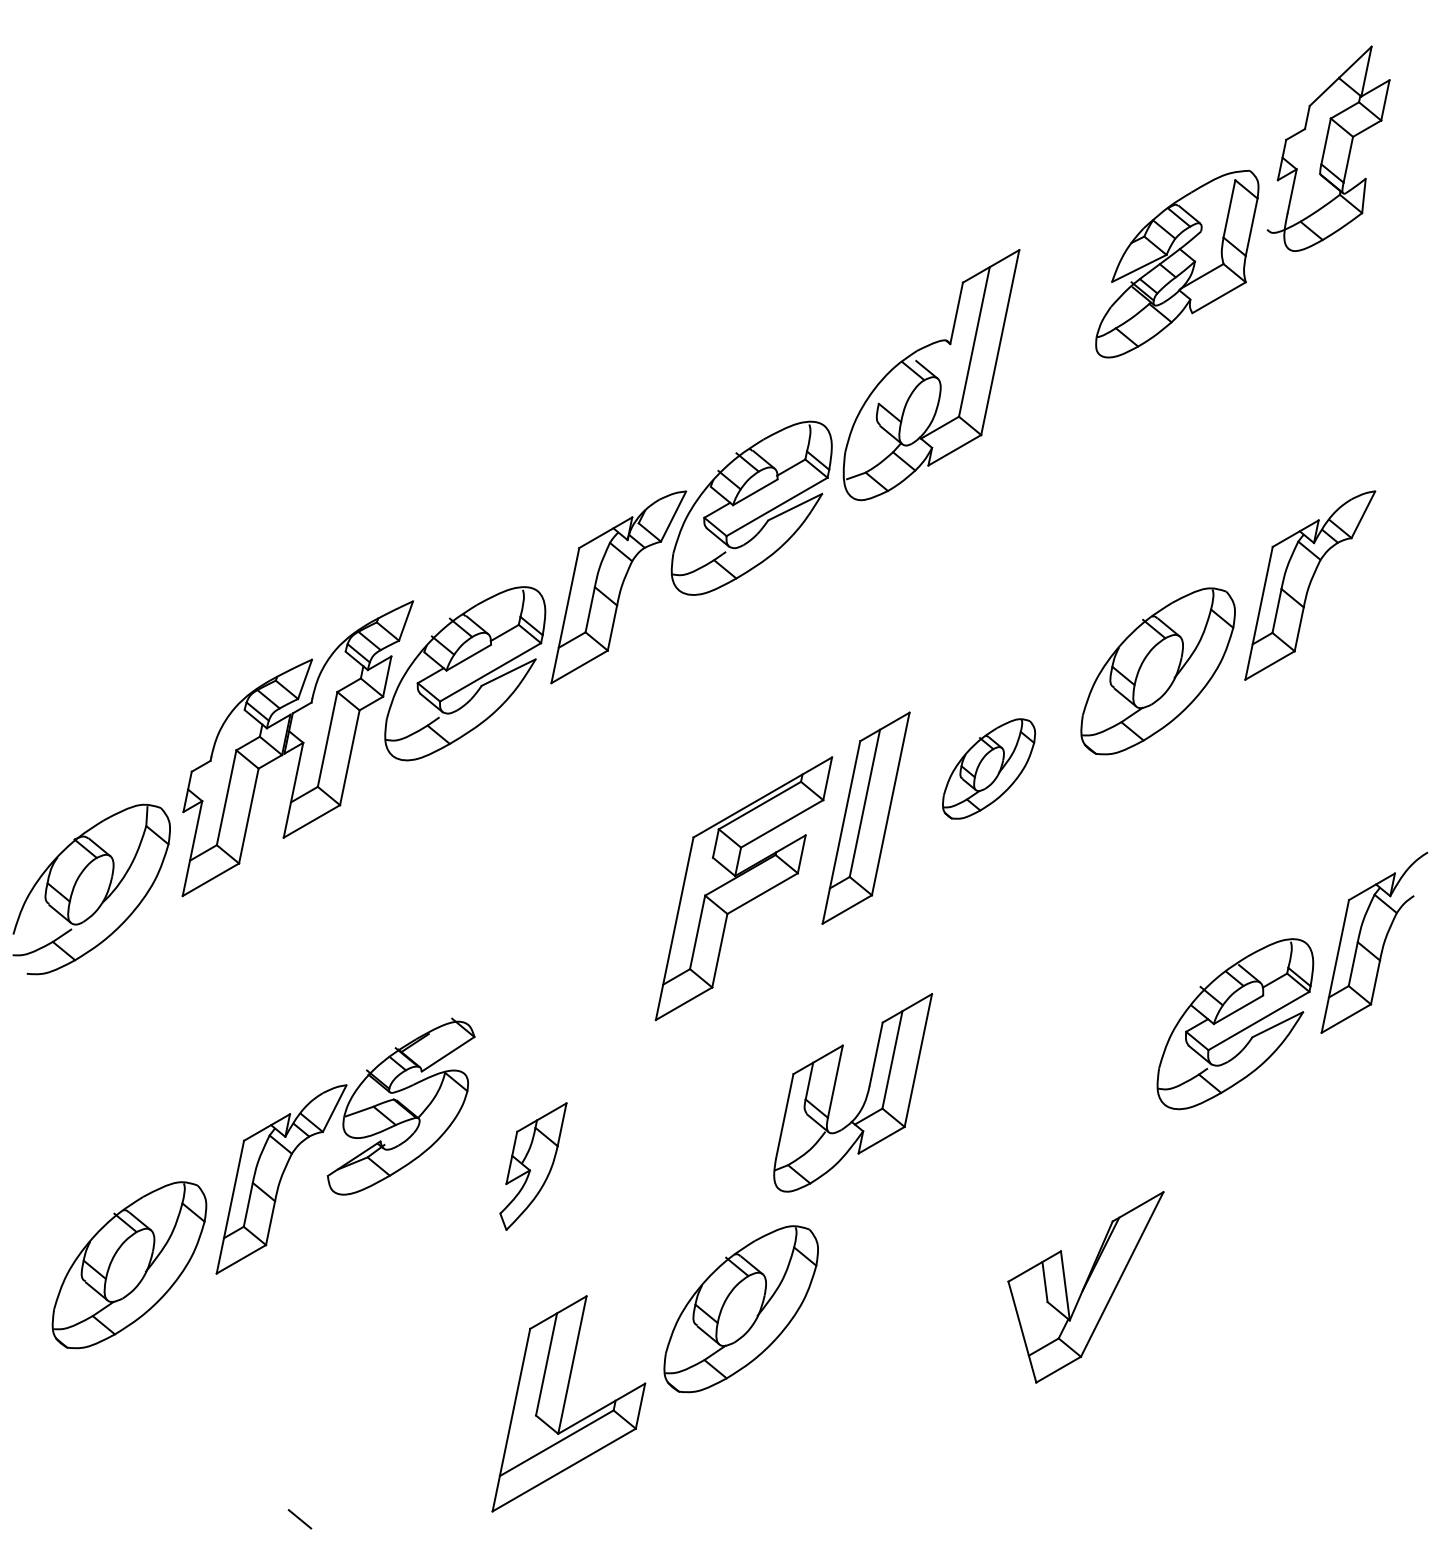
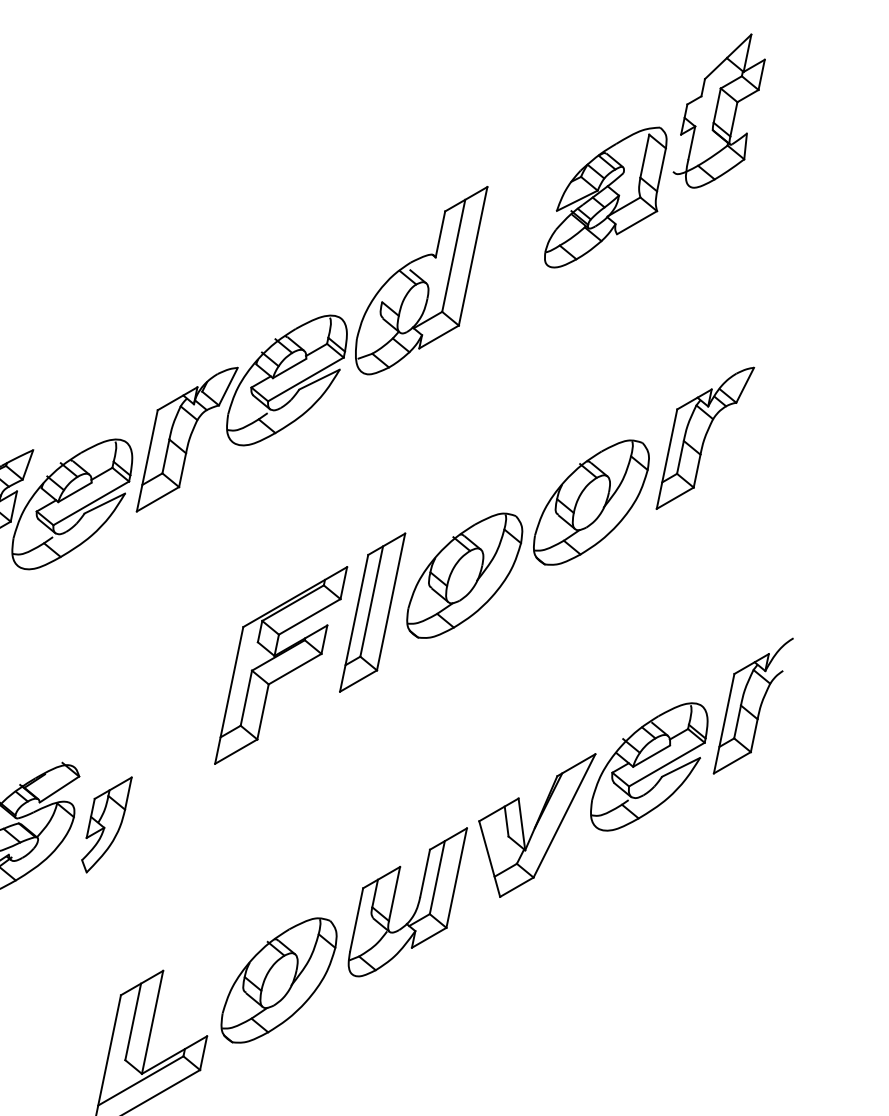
part: (988, 768) -> (464, 575), size x1.67
part: (865, 1097) -> (417, 905), moved
part: (533, 1166) -> (106, 824), moved
part: (1085, 1287) -> (536, 825), moved

